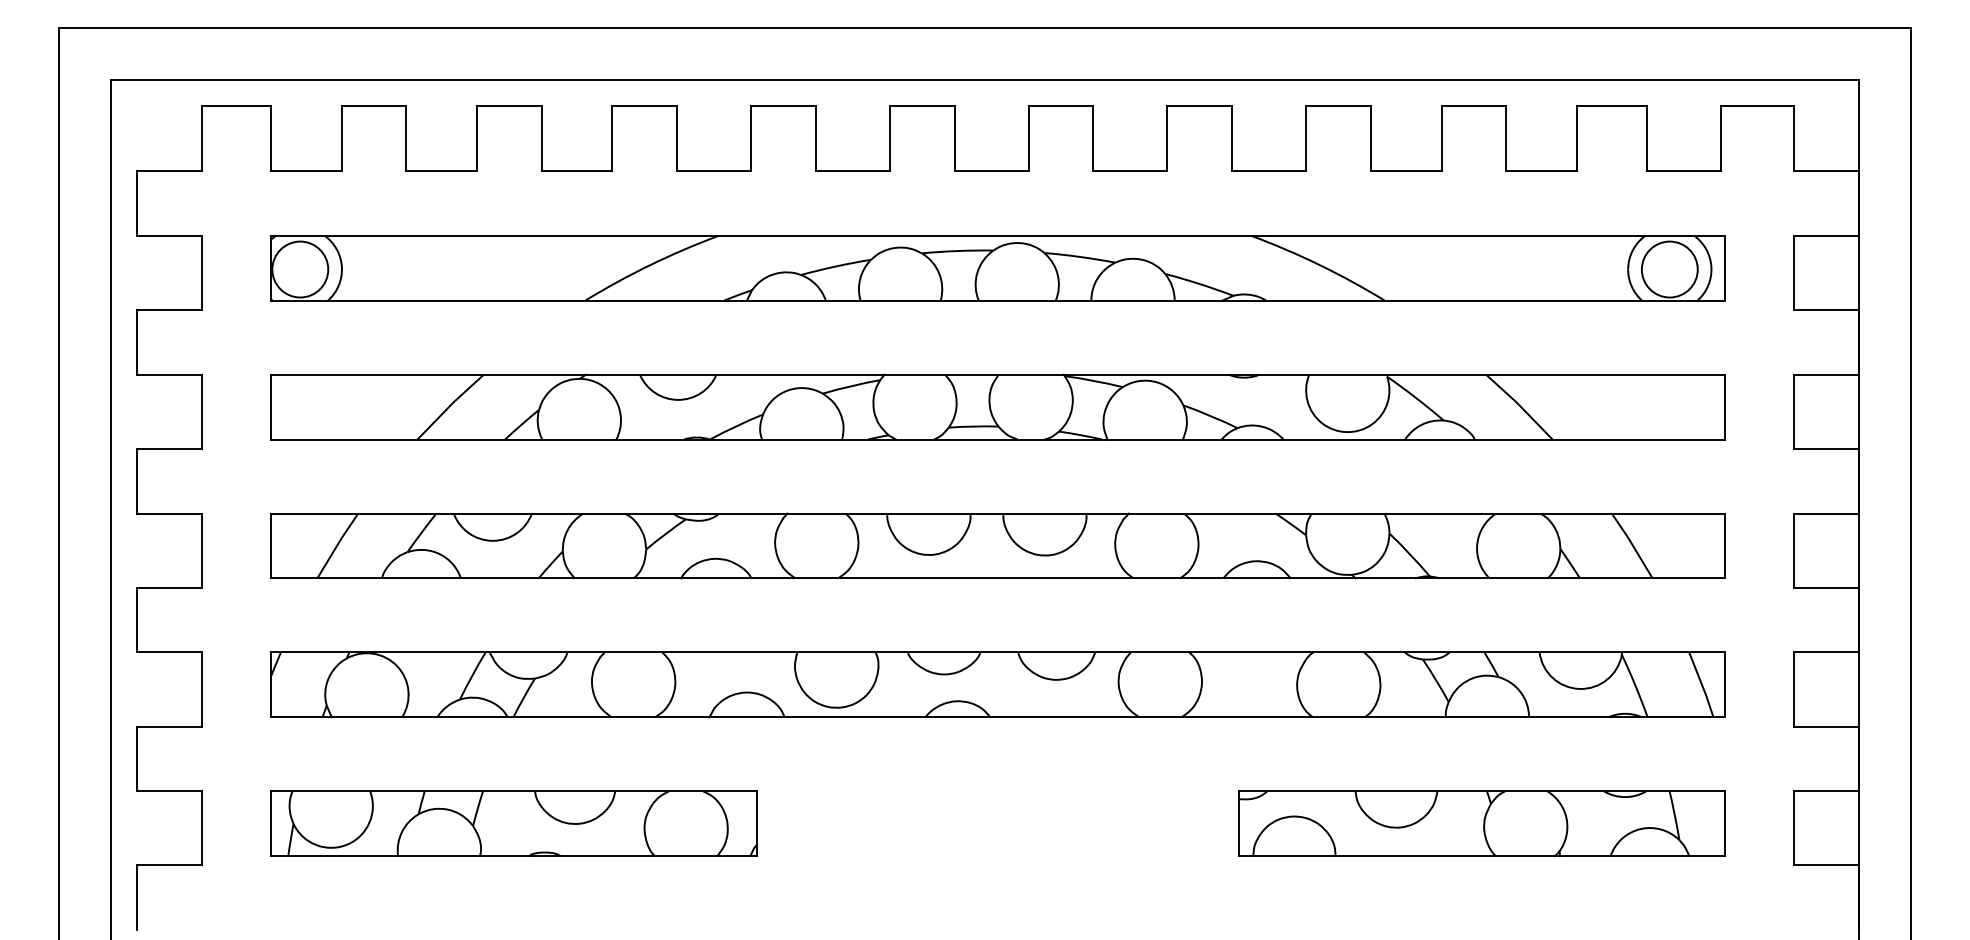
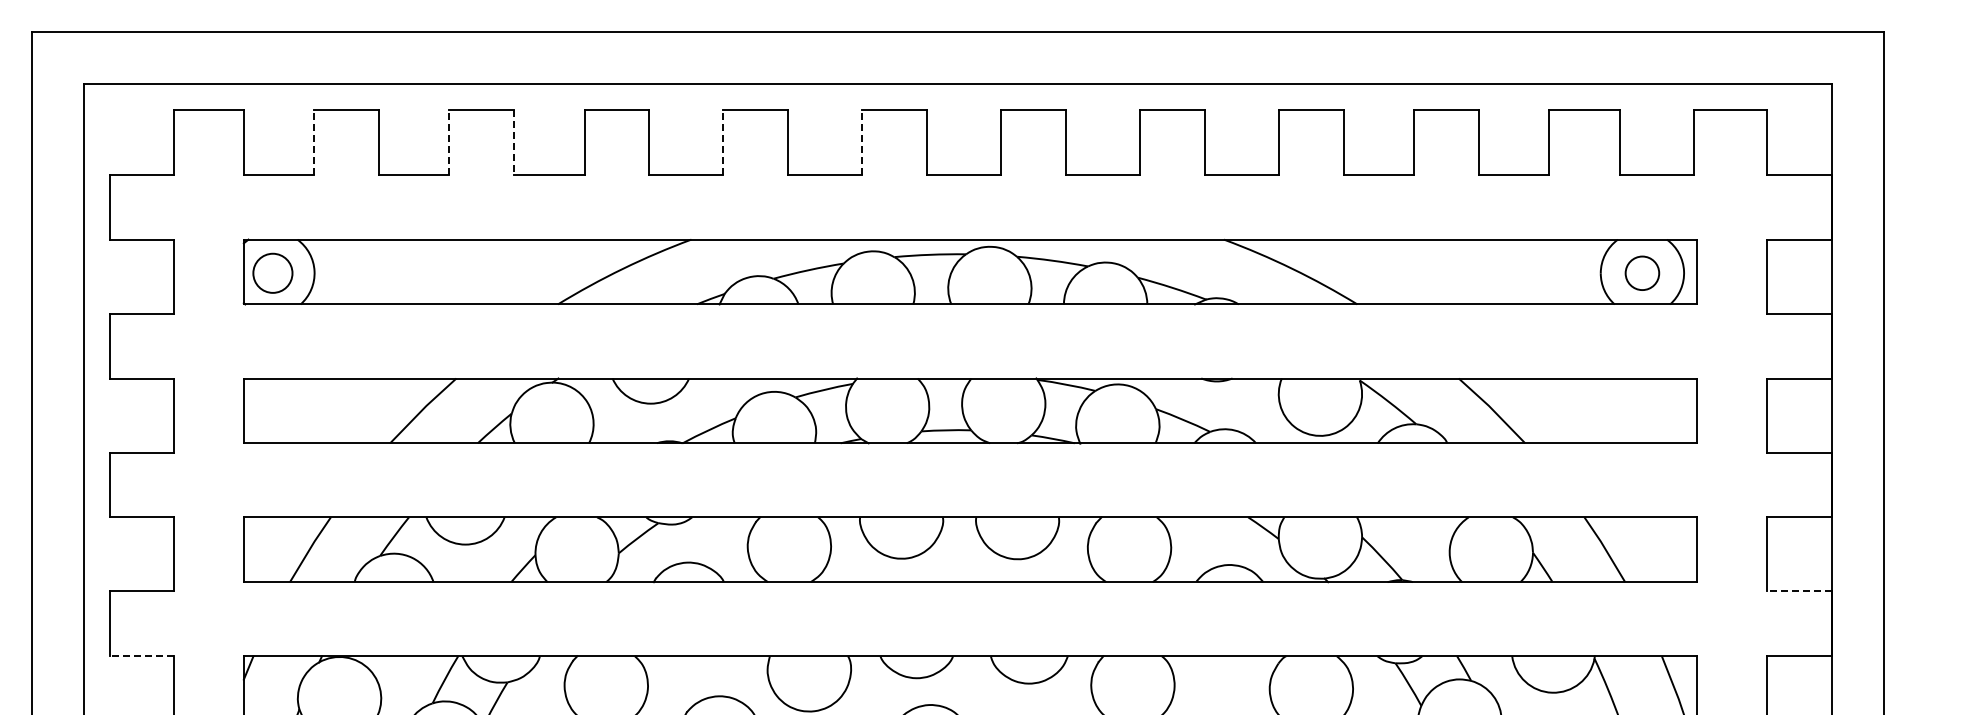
line: (341, 138) -> (314, 142), solid -> dashed
line: (476, 138) -> (449, 142), solid -> dashed
line: (750, 138) -> (723, 142), solid -> dashed
line: (889, 138) -> (862, 142), solid -> dashed
line: (541, 139) -> (514, 143), solid -> dashed
circle: (300, 269) -> (273, 273), size x0.7
circle: (1669, 269) -> (1642, 273), size x0.6
line: (1826, 587) -> (1799, 591), solid -> dashed
line: (168, 652) -> (141, 656), solid -> dashed

